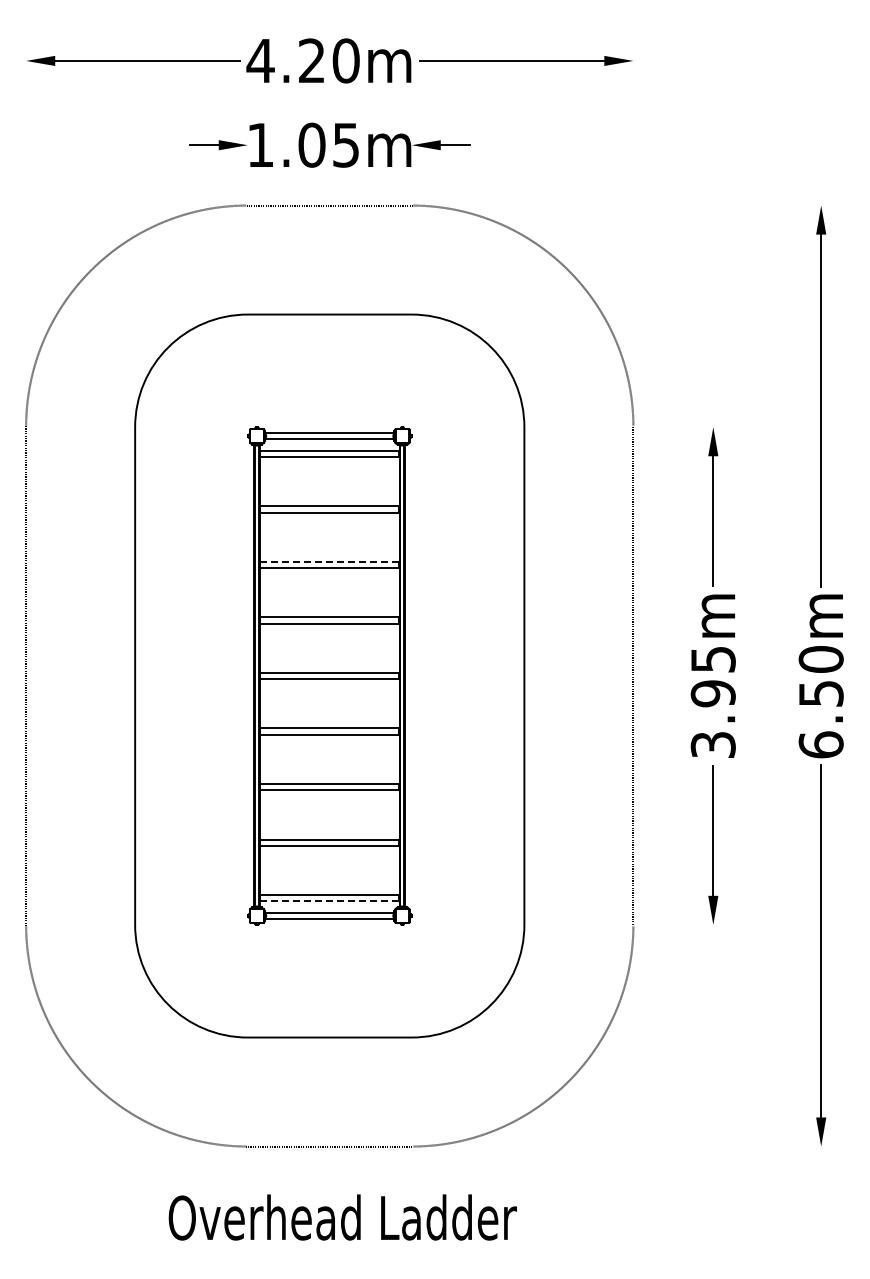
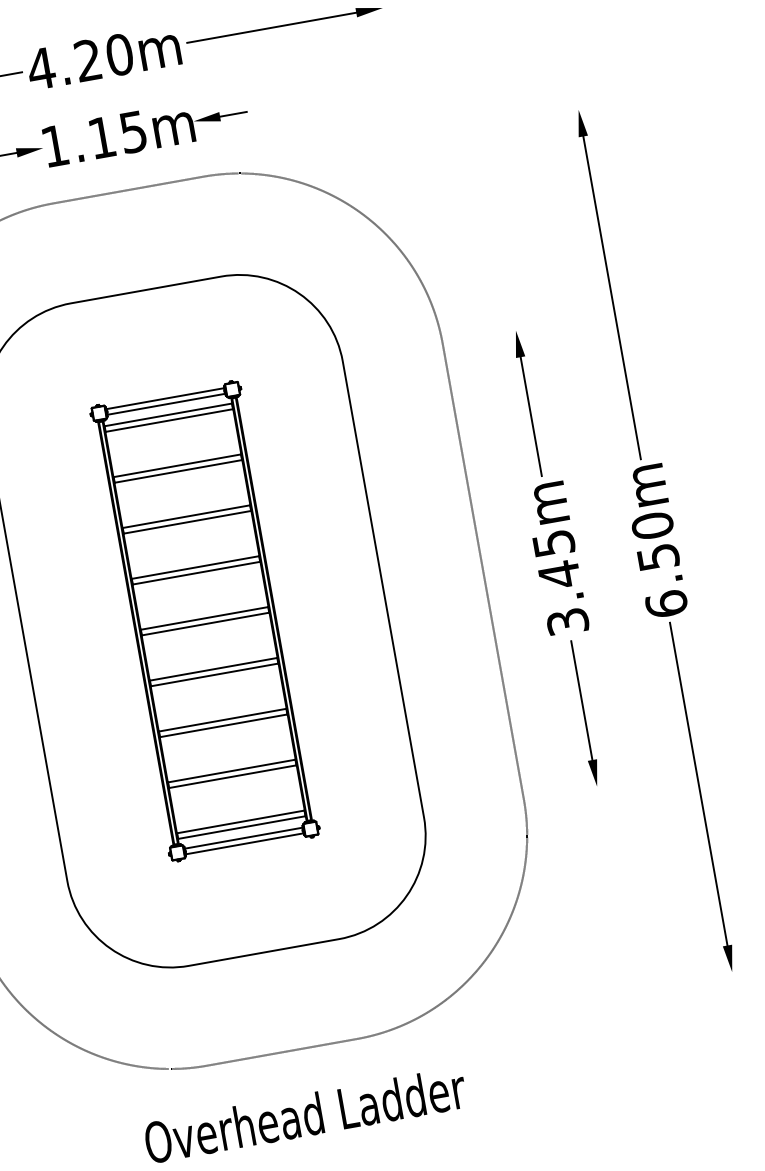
text: (311, 144) -> (101, 137), 1.05m -> 1.15m
line: (329, 561) -> (186, 516), dashed -> solid
text: (712, 693) -> (558, 574), 3.95m -> 3.45m
line: (330, 901) -> (242, 827), dashed -> solid

